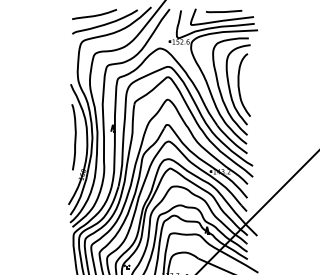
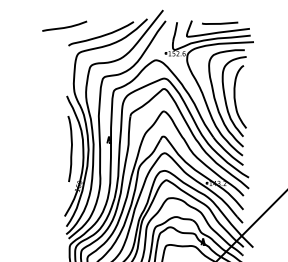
curve: (94, 15) -> (64, 27), moved

